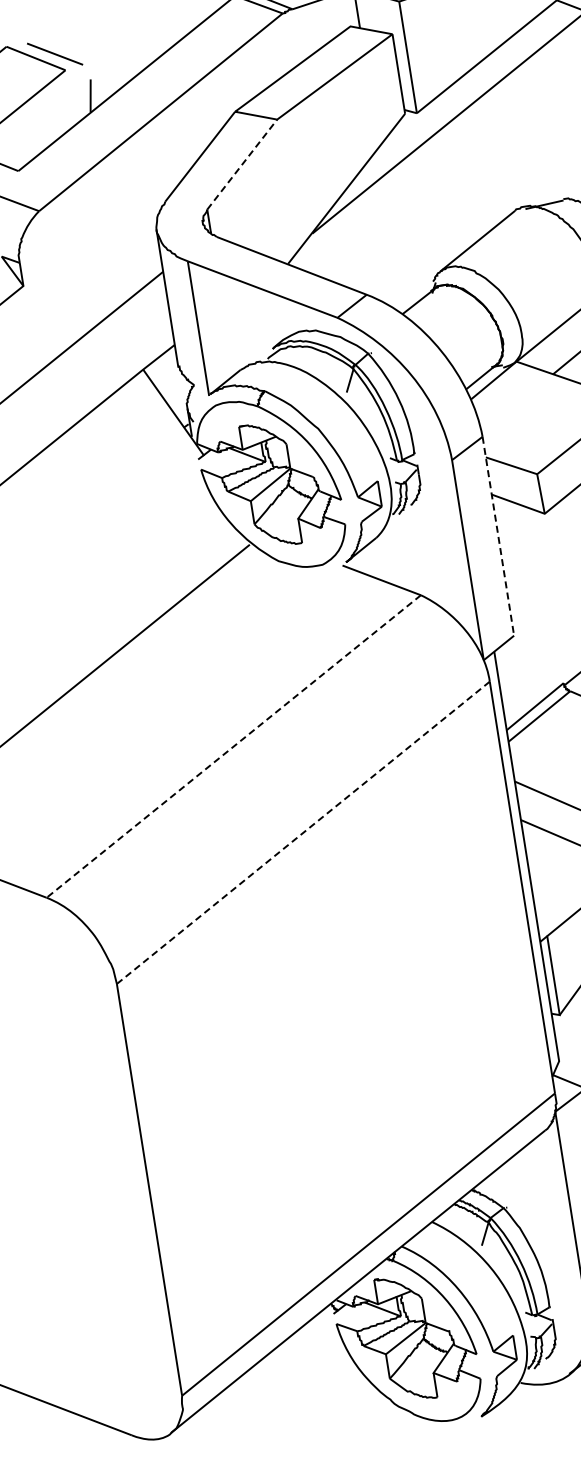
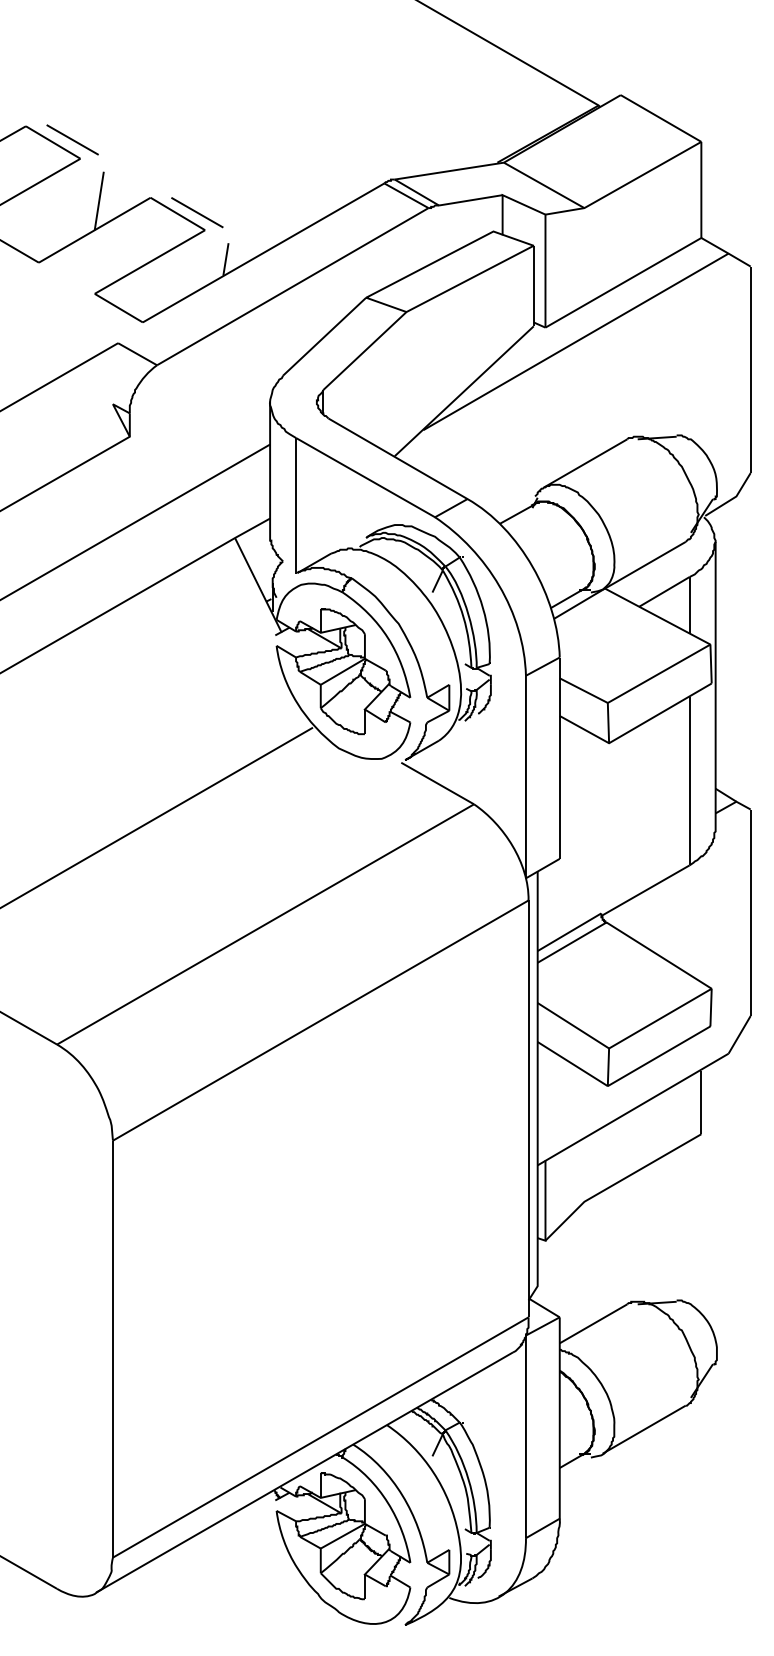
line: (241, 165) -> (364, 351), dashed -> solid
line: (498, 536) -> (559, 758), dashed -> solid
line: (233, 746) -> (265, 924), dashed -> solid
line: (303, 832) -> (320, 1020), dashed -> solid

